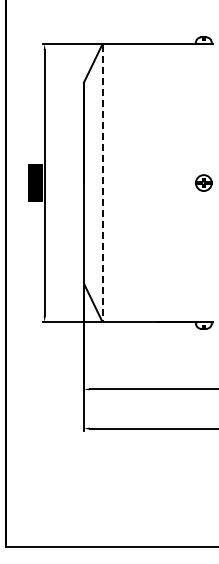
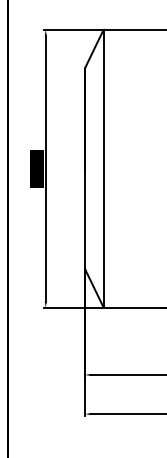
line: (102, 183) -> (103, 169), dashed -> solid

